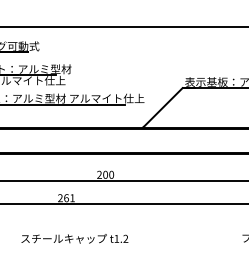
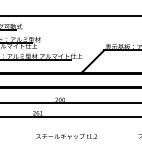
text: (74, 238) -> (66, 136), moved

